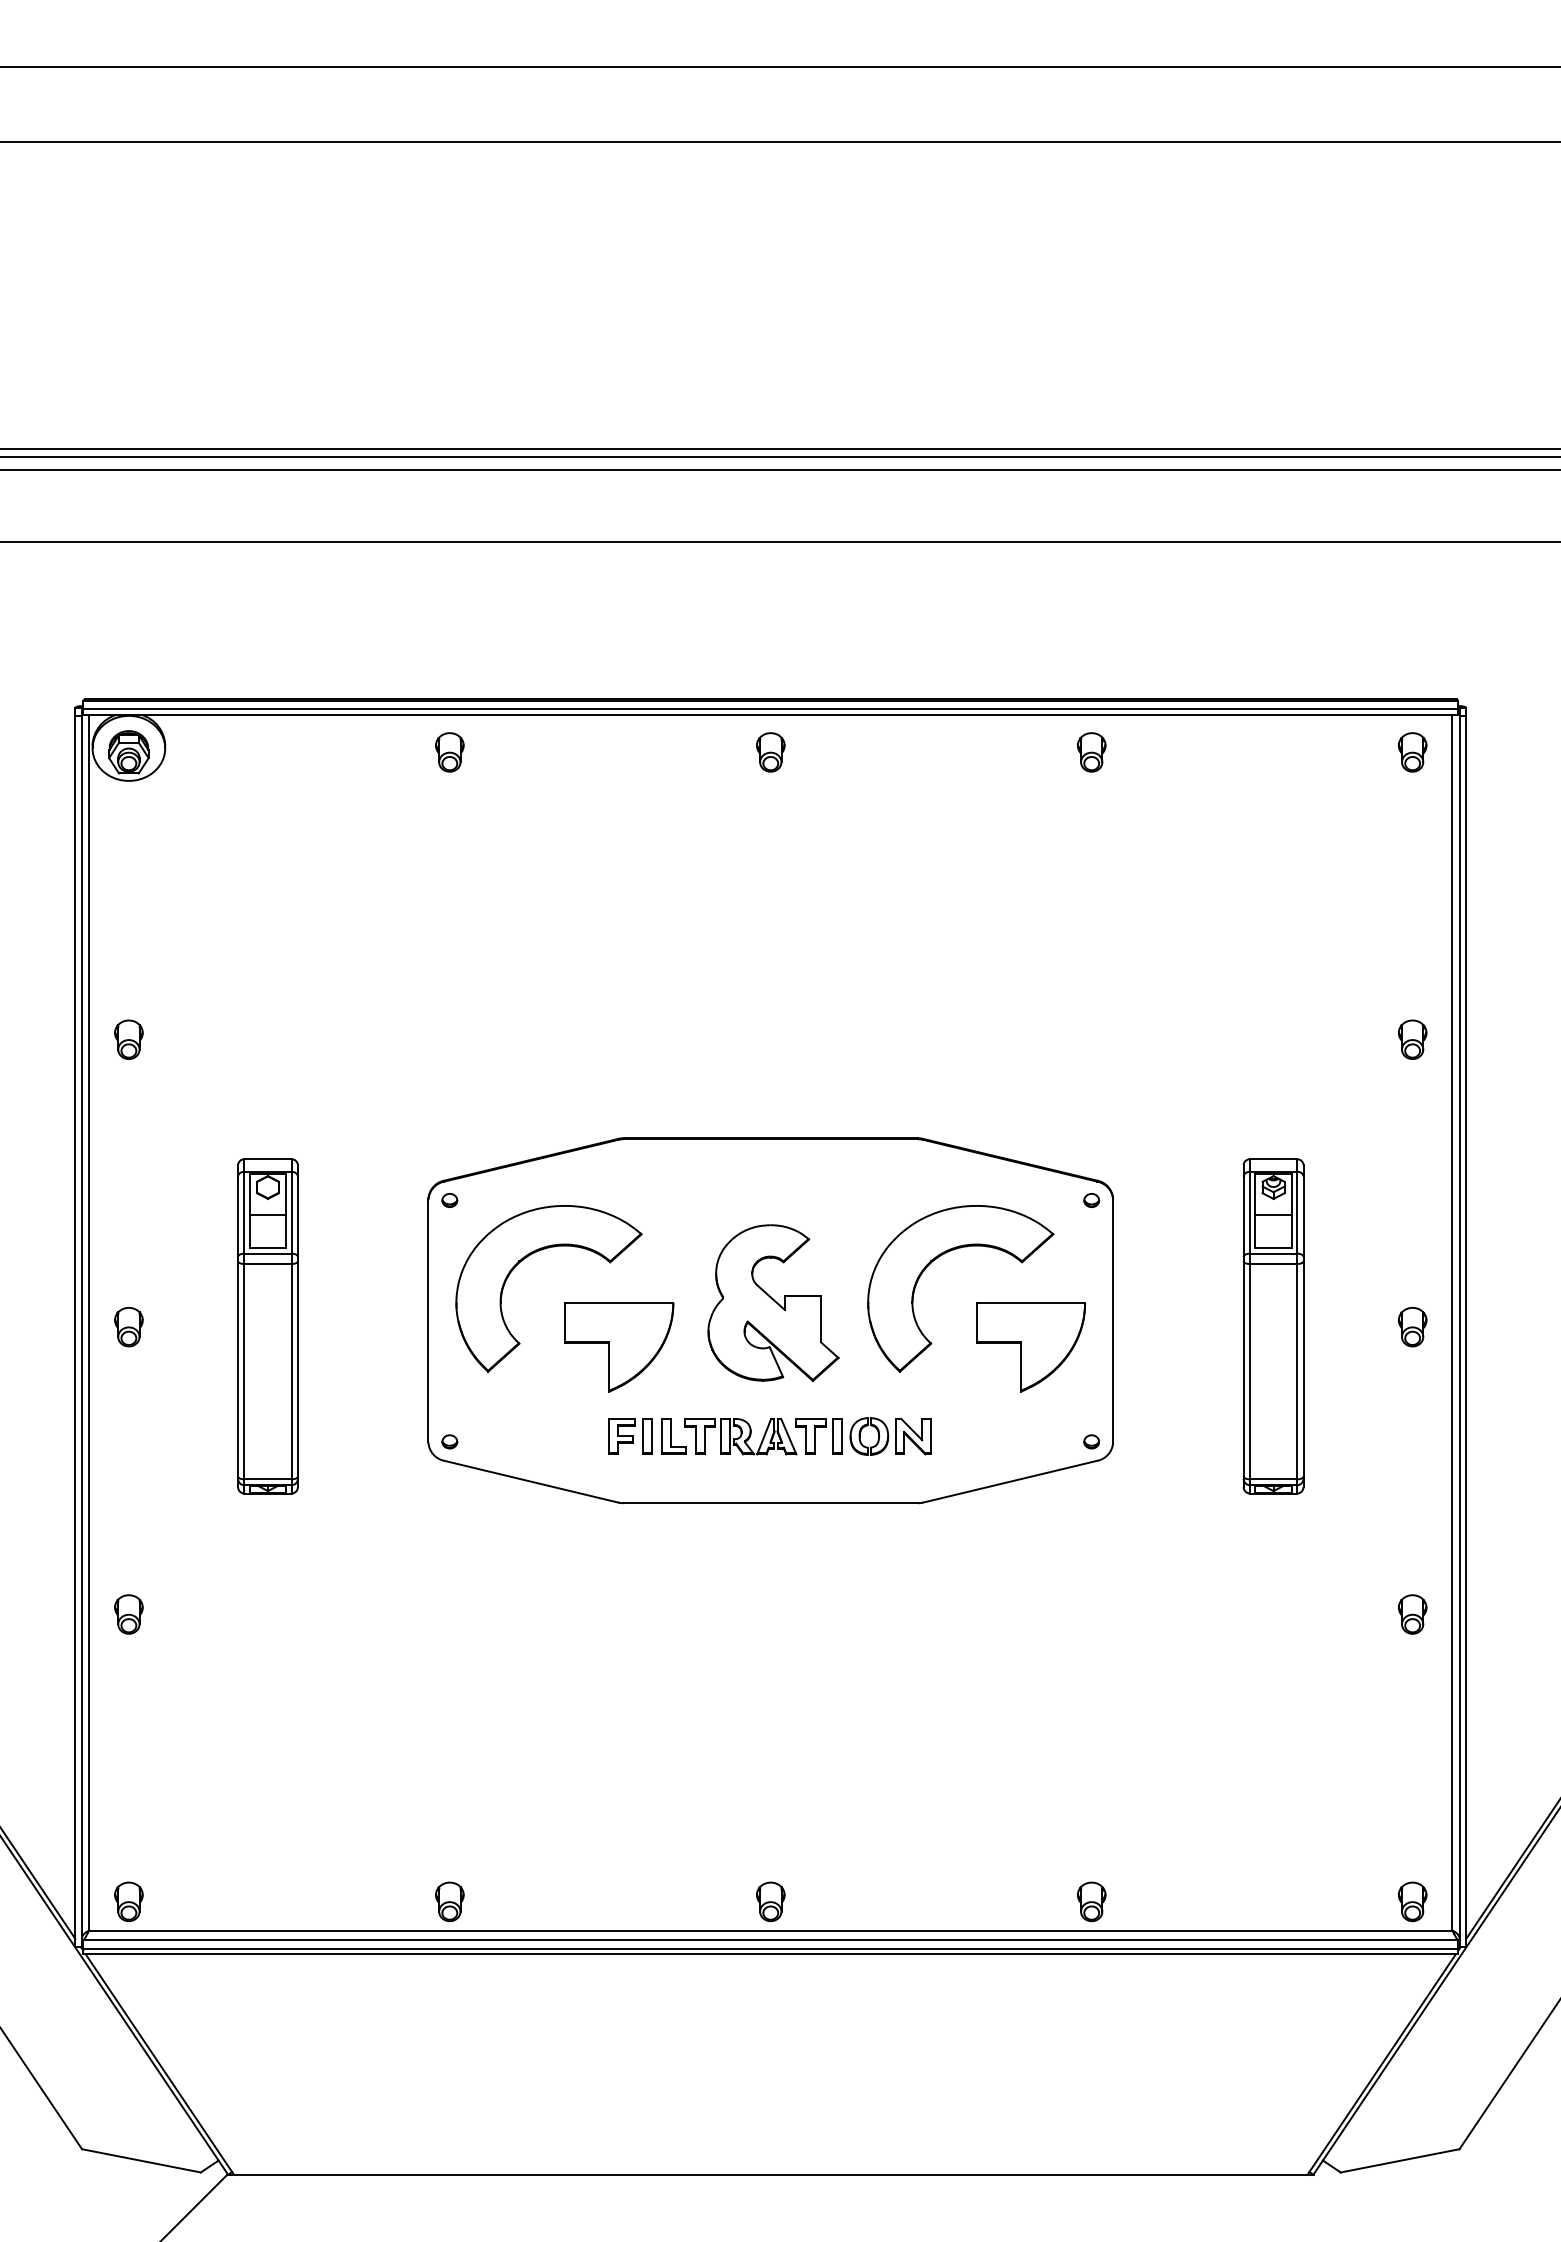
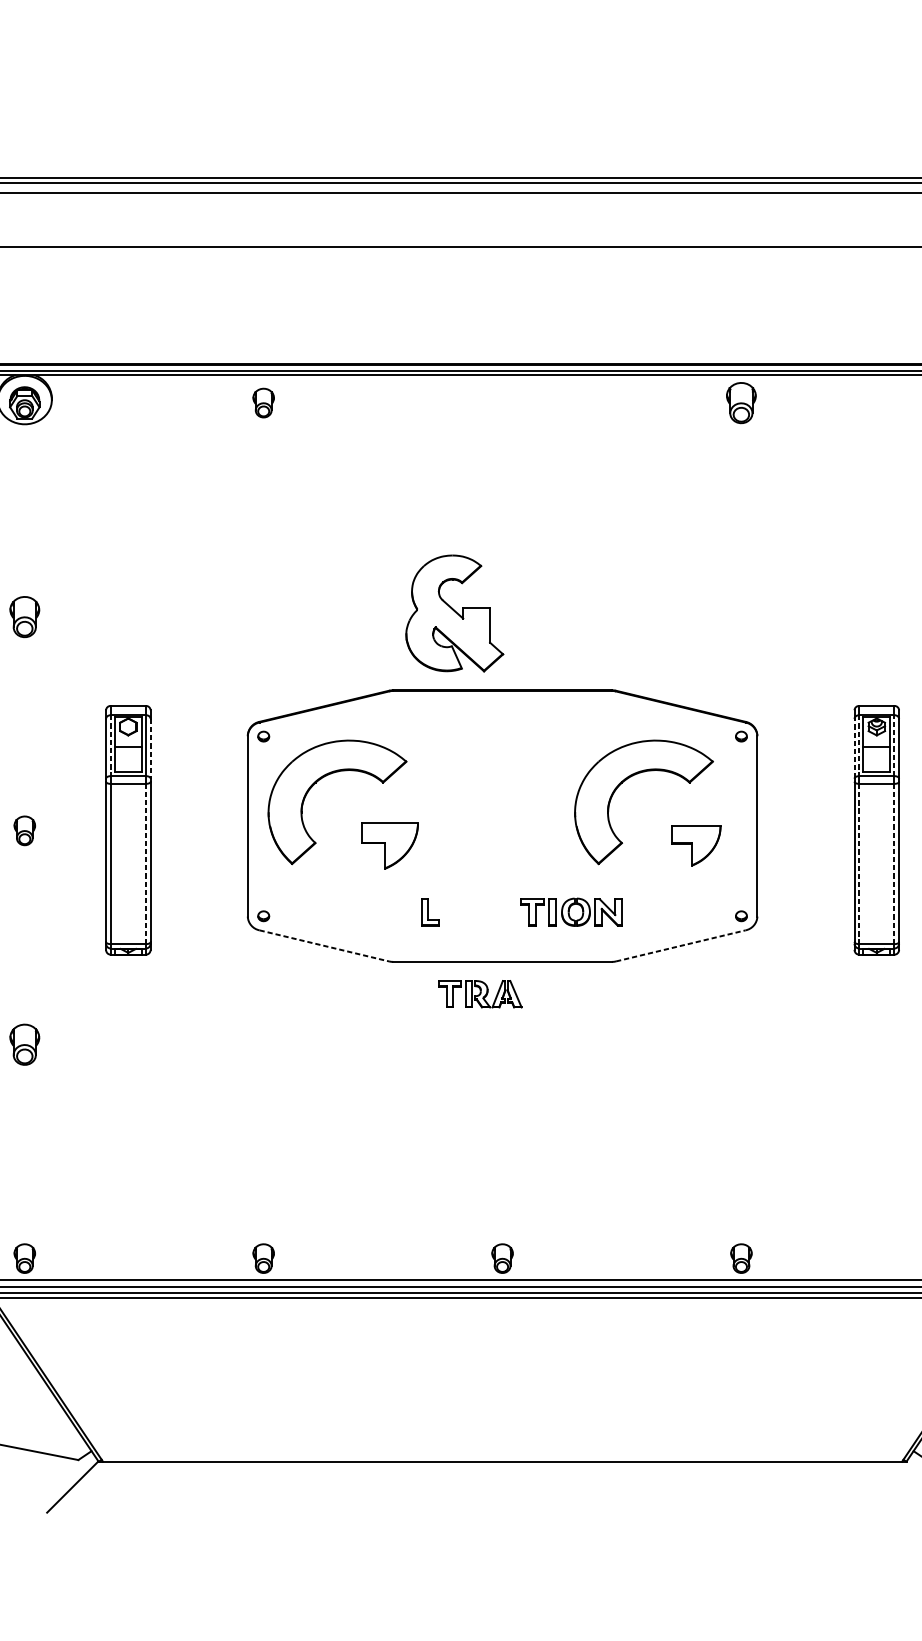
part: (770, 752) -> (502, 403), removed
part: (1091, 752) -> (741, 403), size x1.4
part: (128, 1039) -> (24, 616), size x1.4
line: (244, 1212) -> (110, 745), solid -> dashed
line: (1250, 1212) -> (859, 745), solid -> dashed
line: (1297, 1212) -> (894, 745), solid -> dashed
line: (1243, 1216) -> (854, 748), solid -> dashed
line: (297, 1217) -> (150, 749), solid -> dashed
part: (773, 1302) -> (454, 613), moved
part: (619, 1347) -> (389, 846), size x0.7
part: (1031, 1347) -> (696, 846), size x0.6
line: (291, 1371) -> (145, 863), solid -> dashed
line: (1250, 1371) -> (859, 863), solid -> dashed
line: (1297, 1371) -> (894, 863), solid -> dashed
part: (630, 1436) -> (398, 912), removed
part: (740, 1436) -> (480, 994), moved
line: (531, 1481) -> (324, 945), solid -> dashed
line: (1010, 1481) -> (681, 945), solid -> dashed
part: (128, 1614) -> (24, 1044), size x1.4

